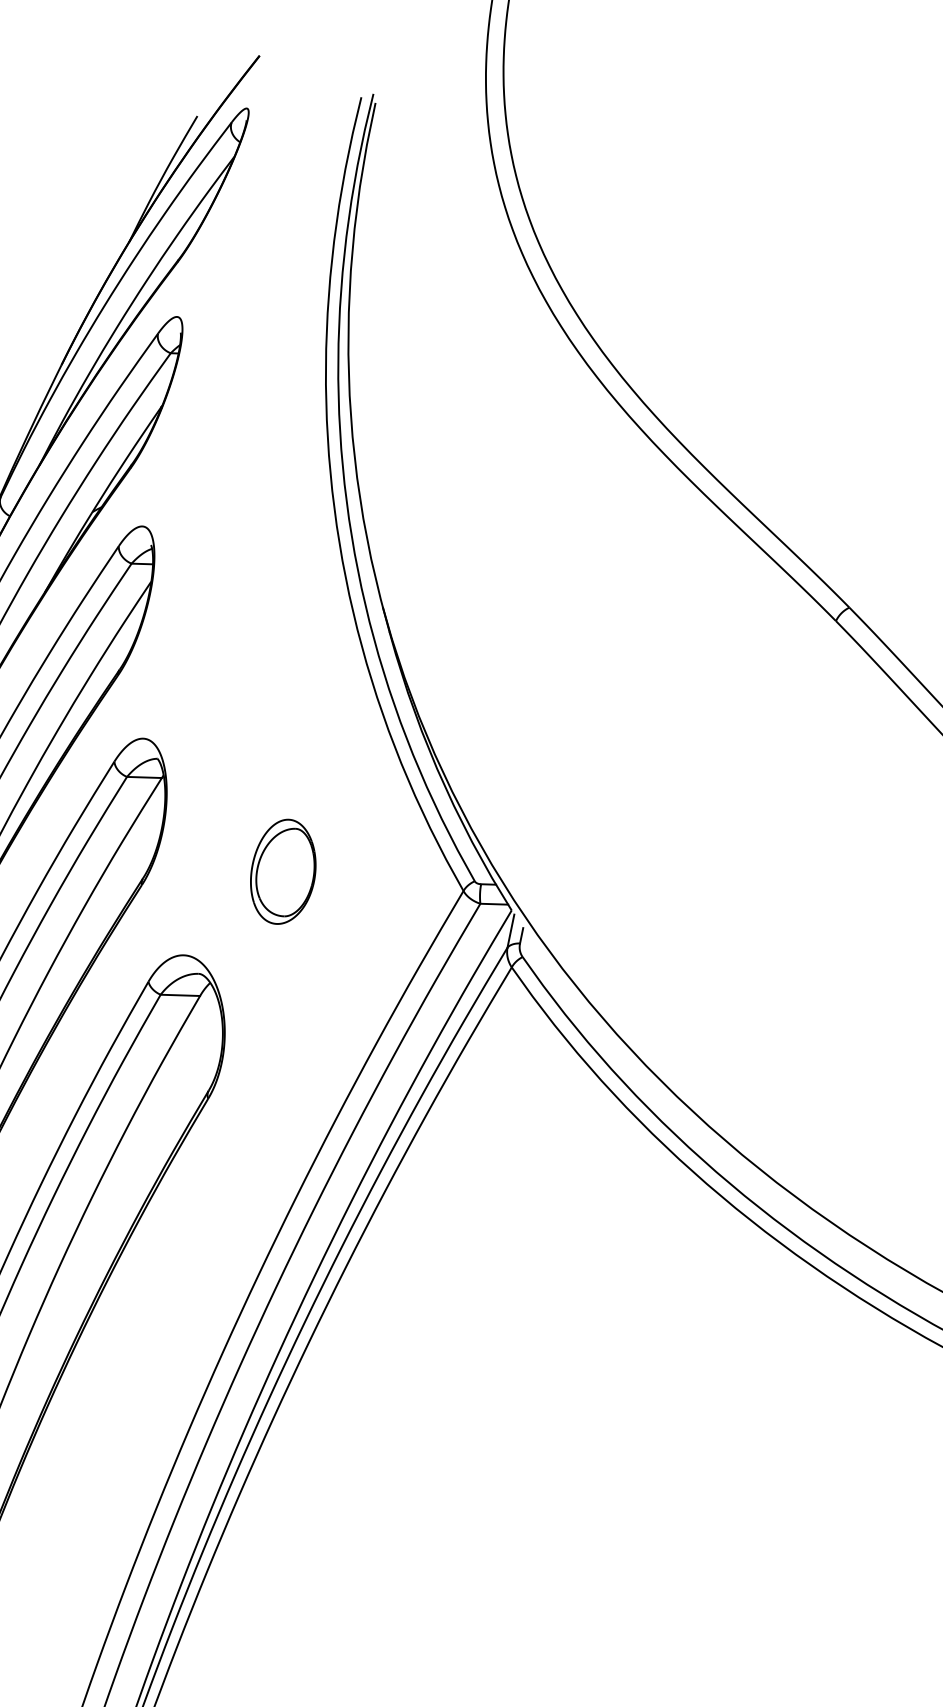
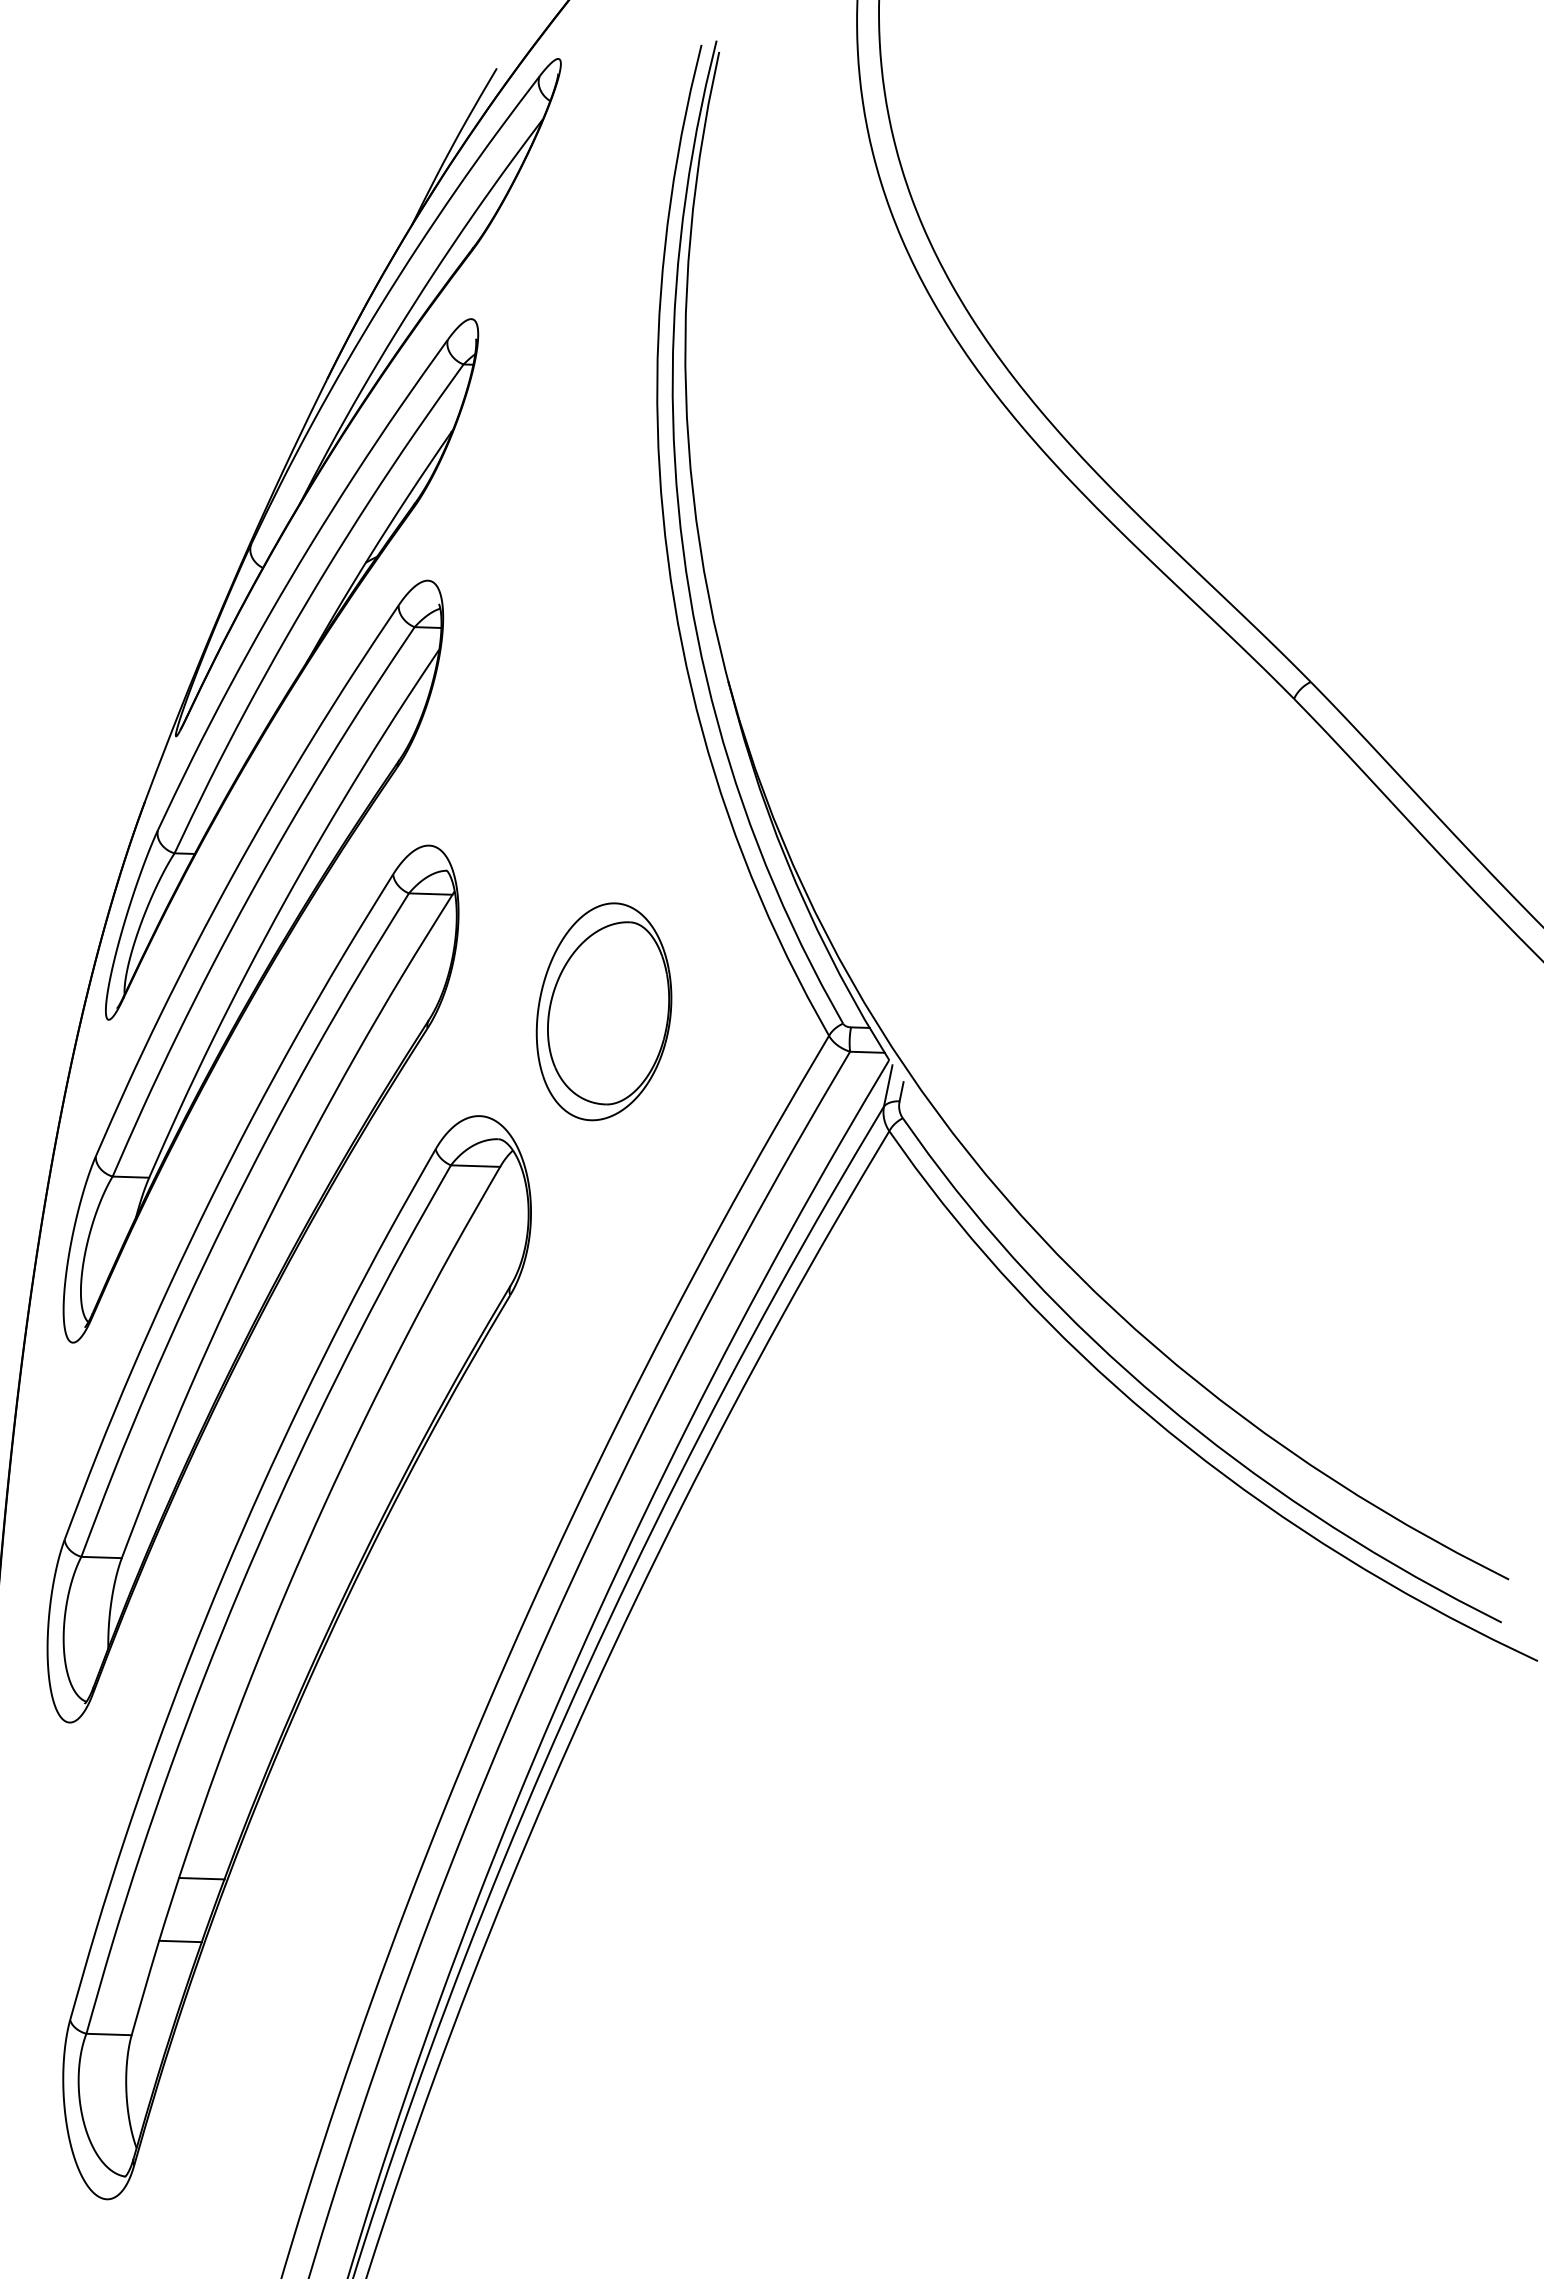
part: (282, 871) -> (603, 1011), size x1.67

